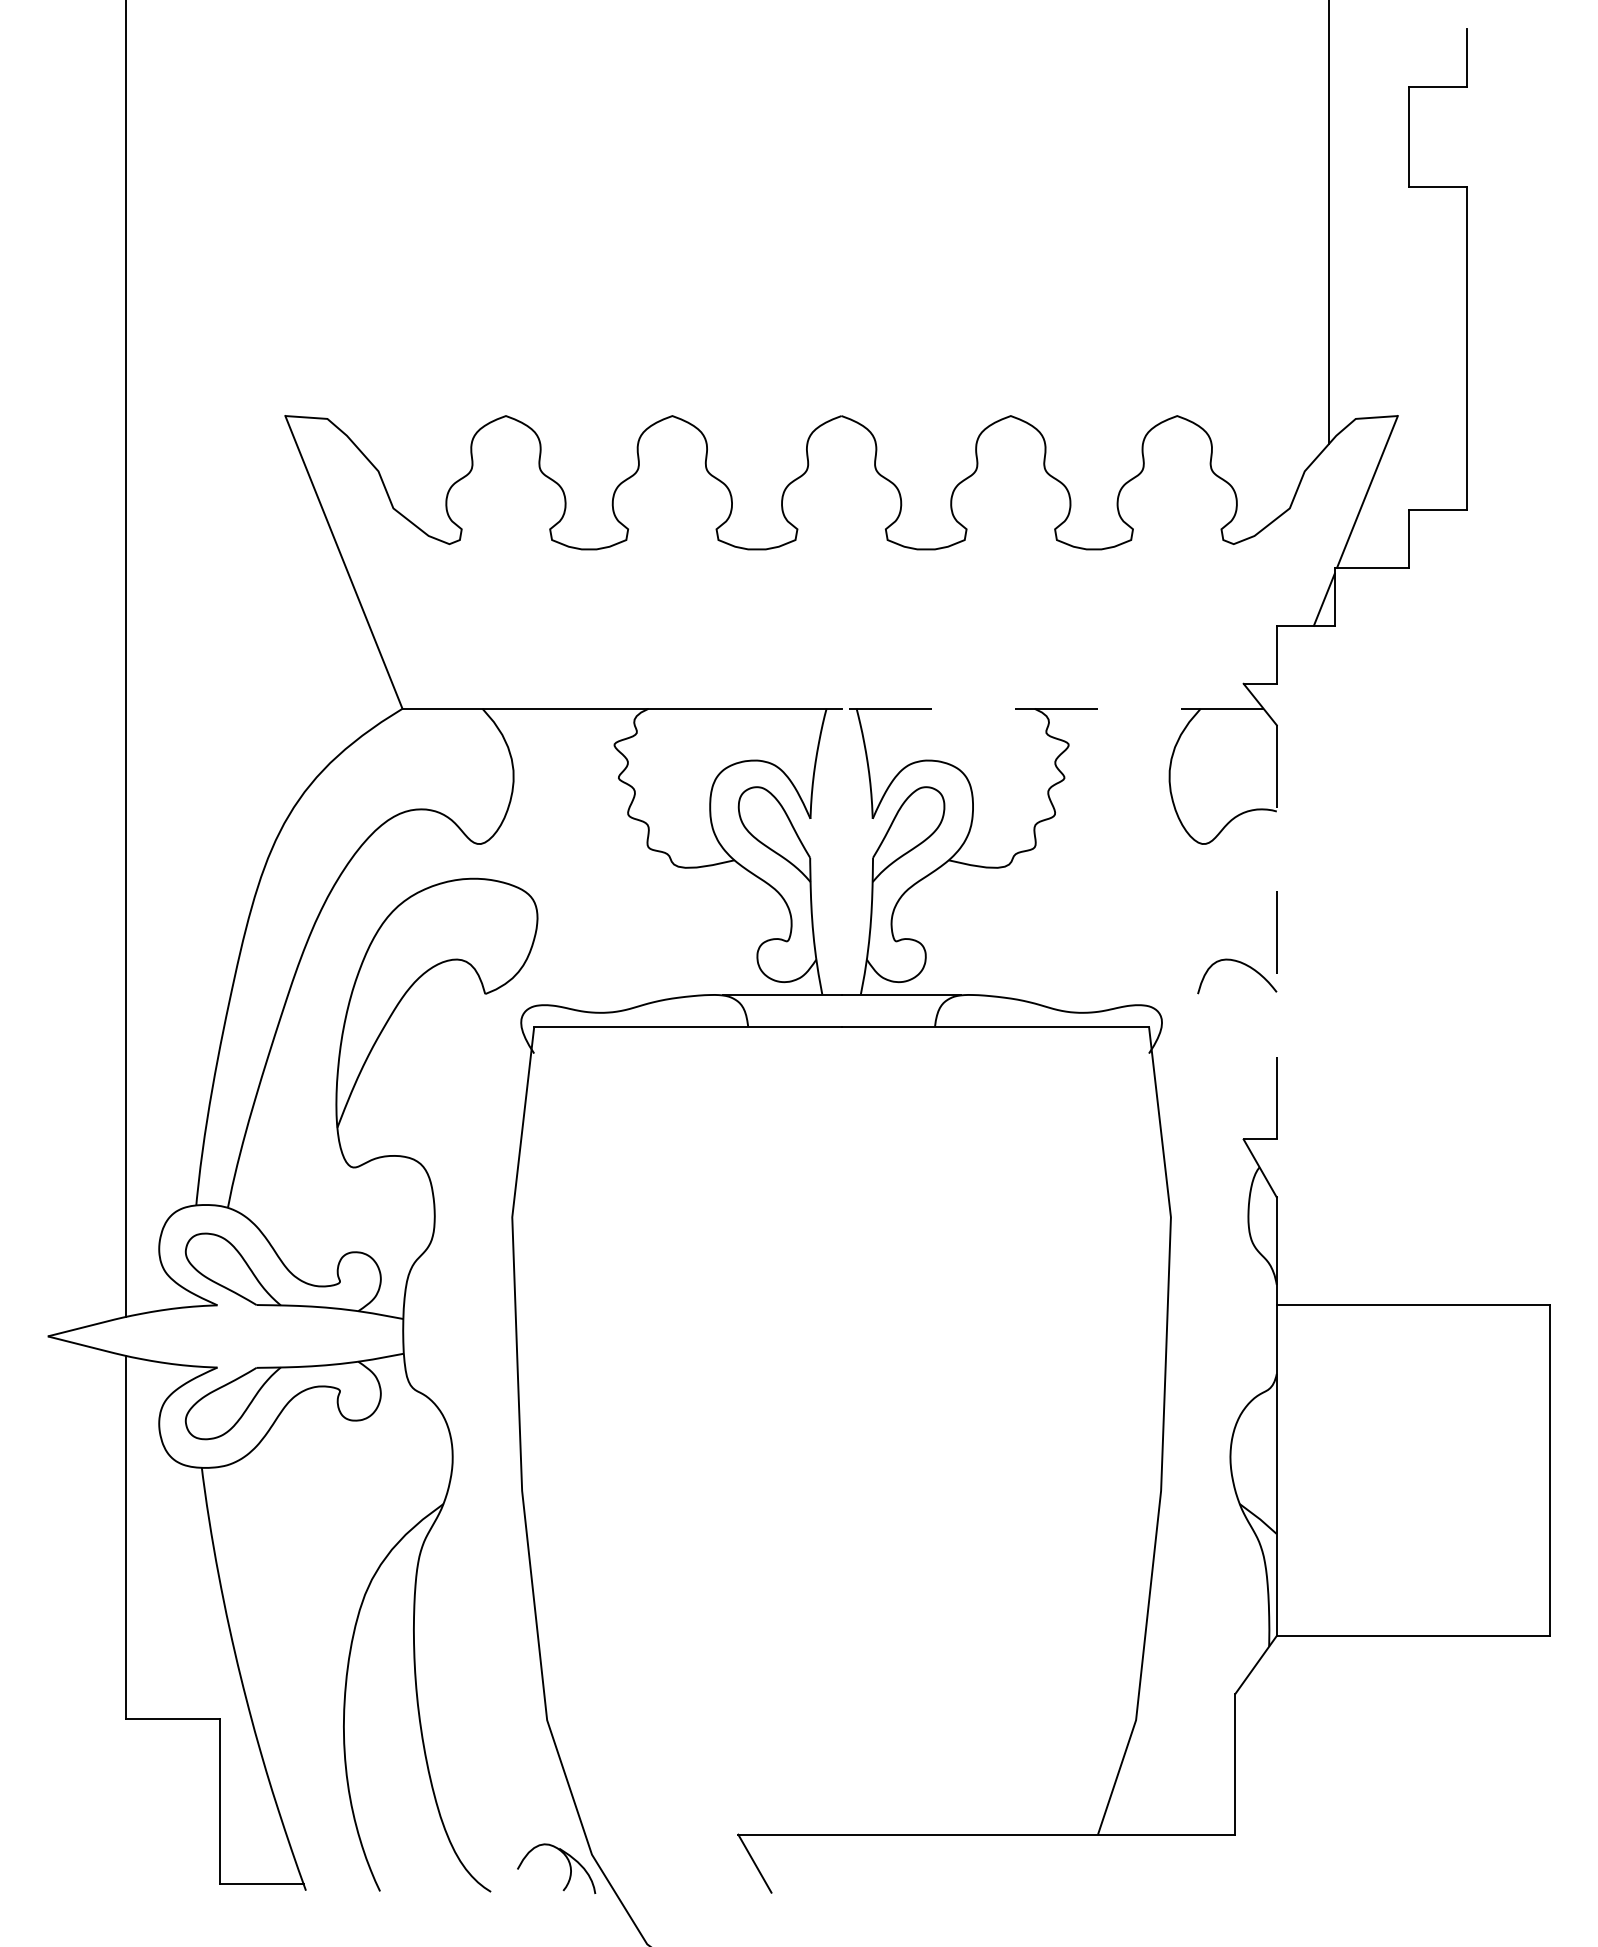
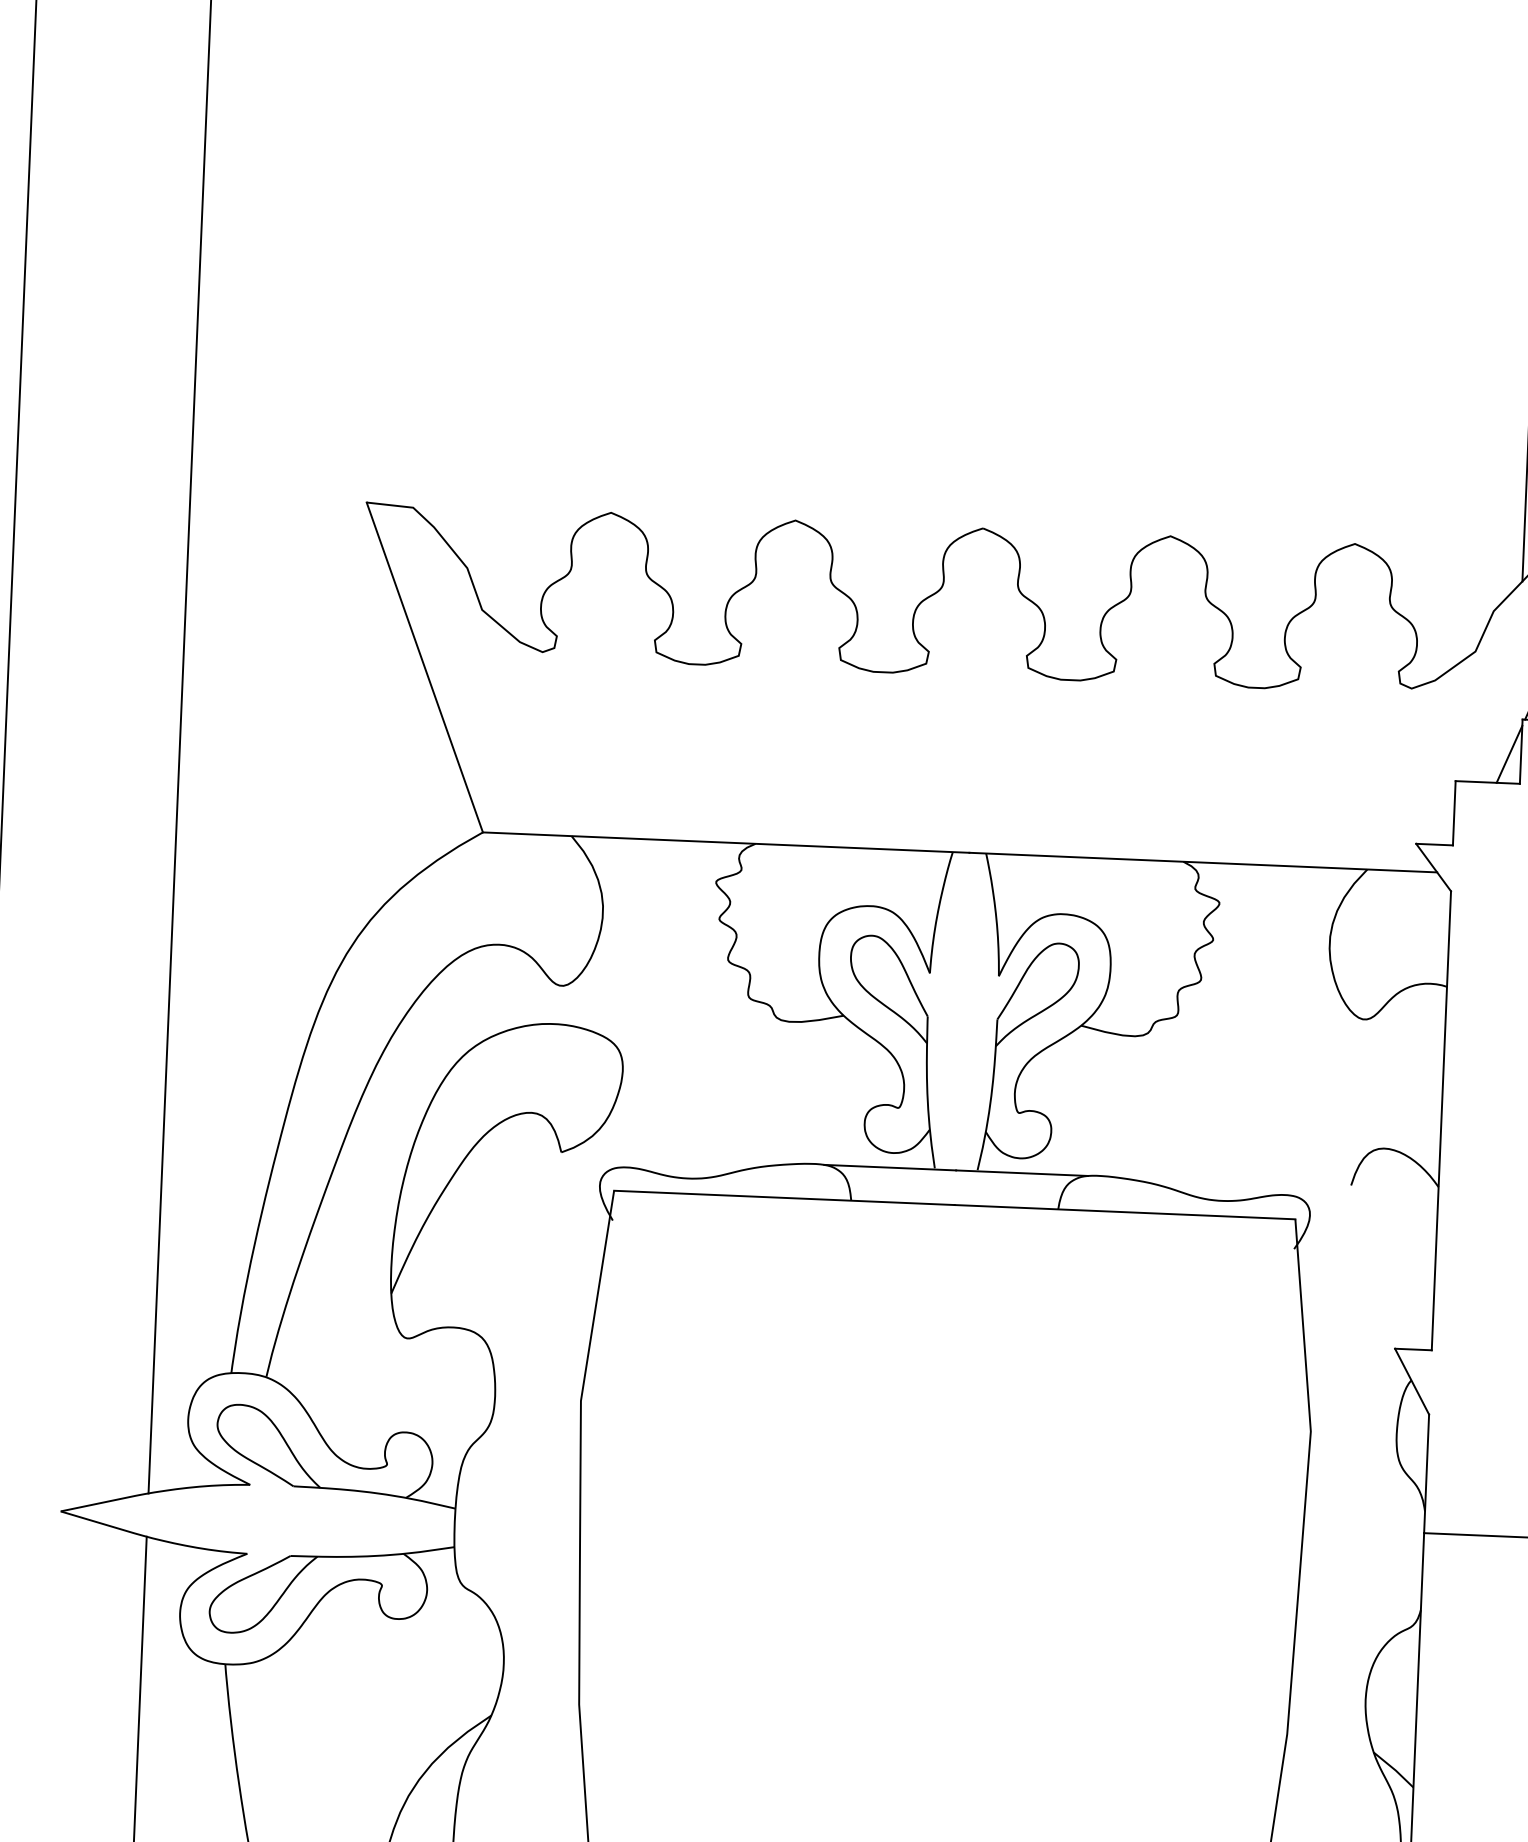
line: (1052, 708) -> (1203, 862), dashed -> solid
line: (1276, 932) -> (1441, 1120), dashed -> solid

